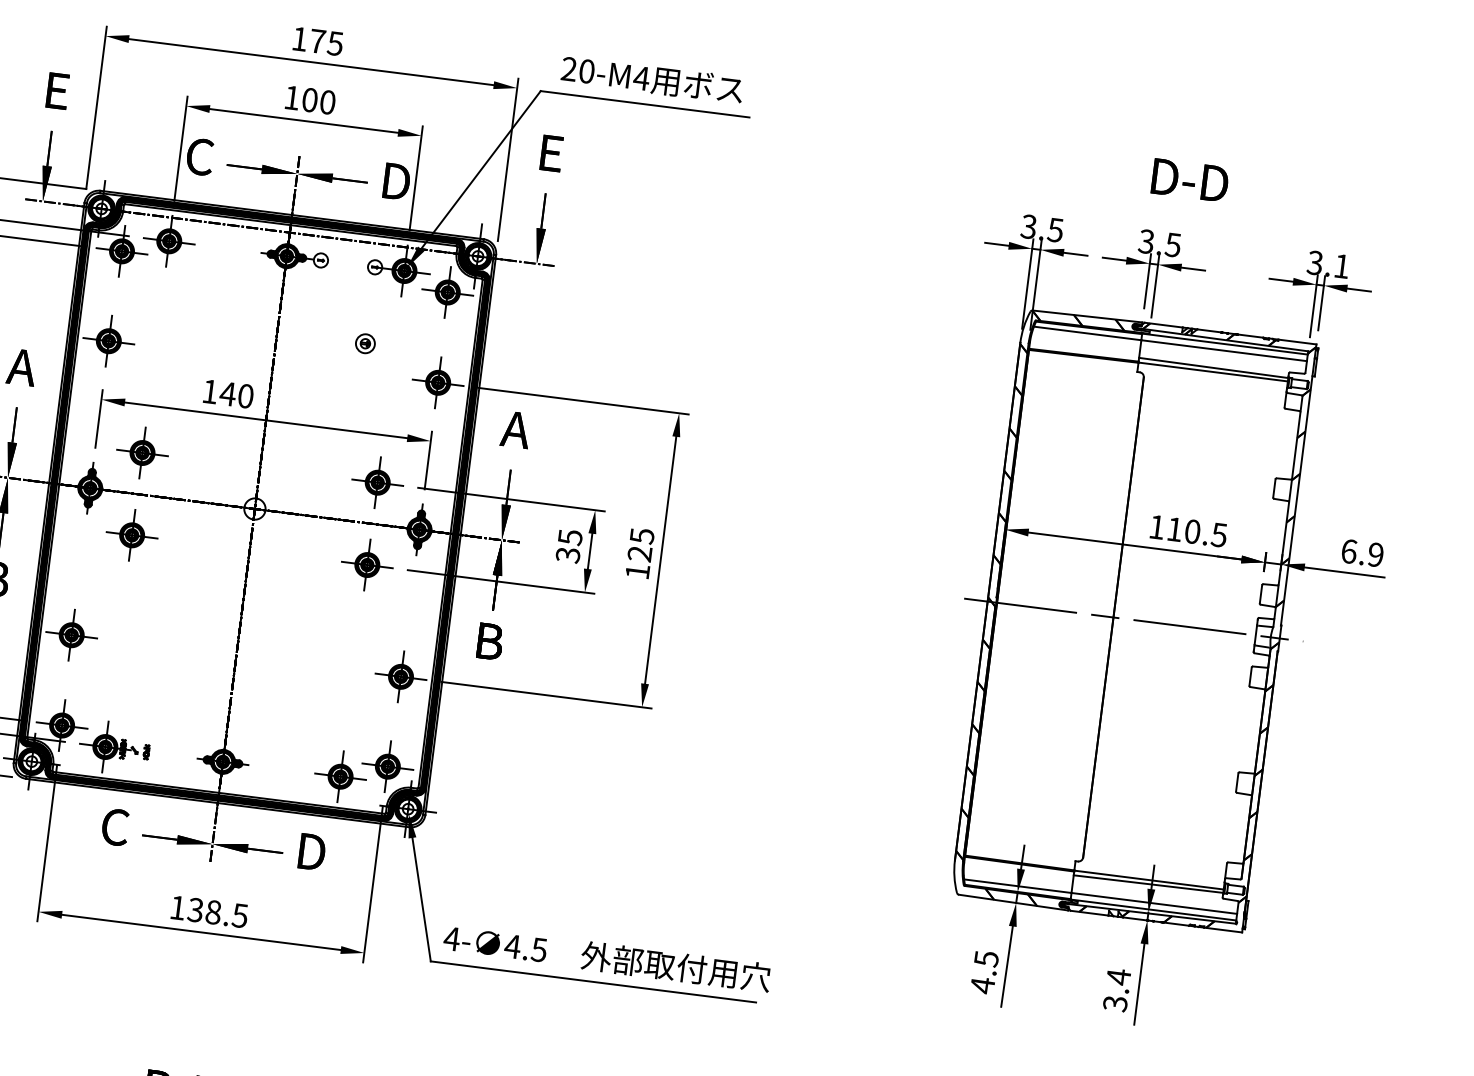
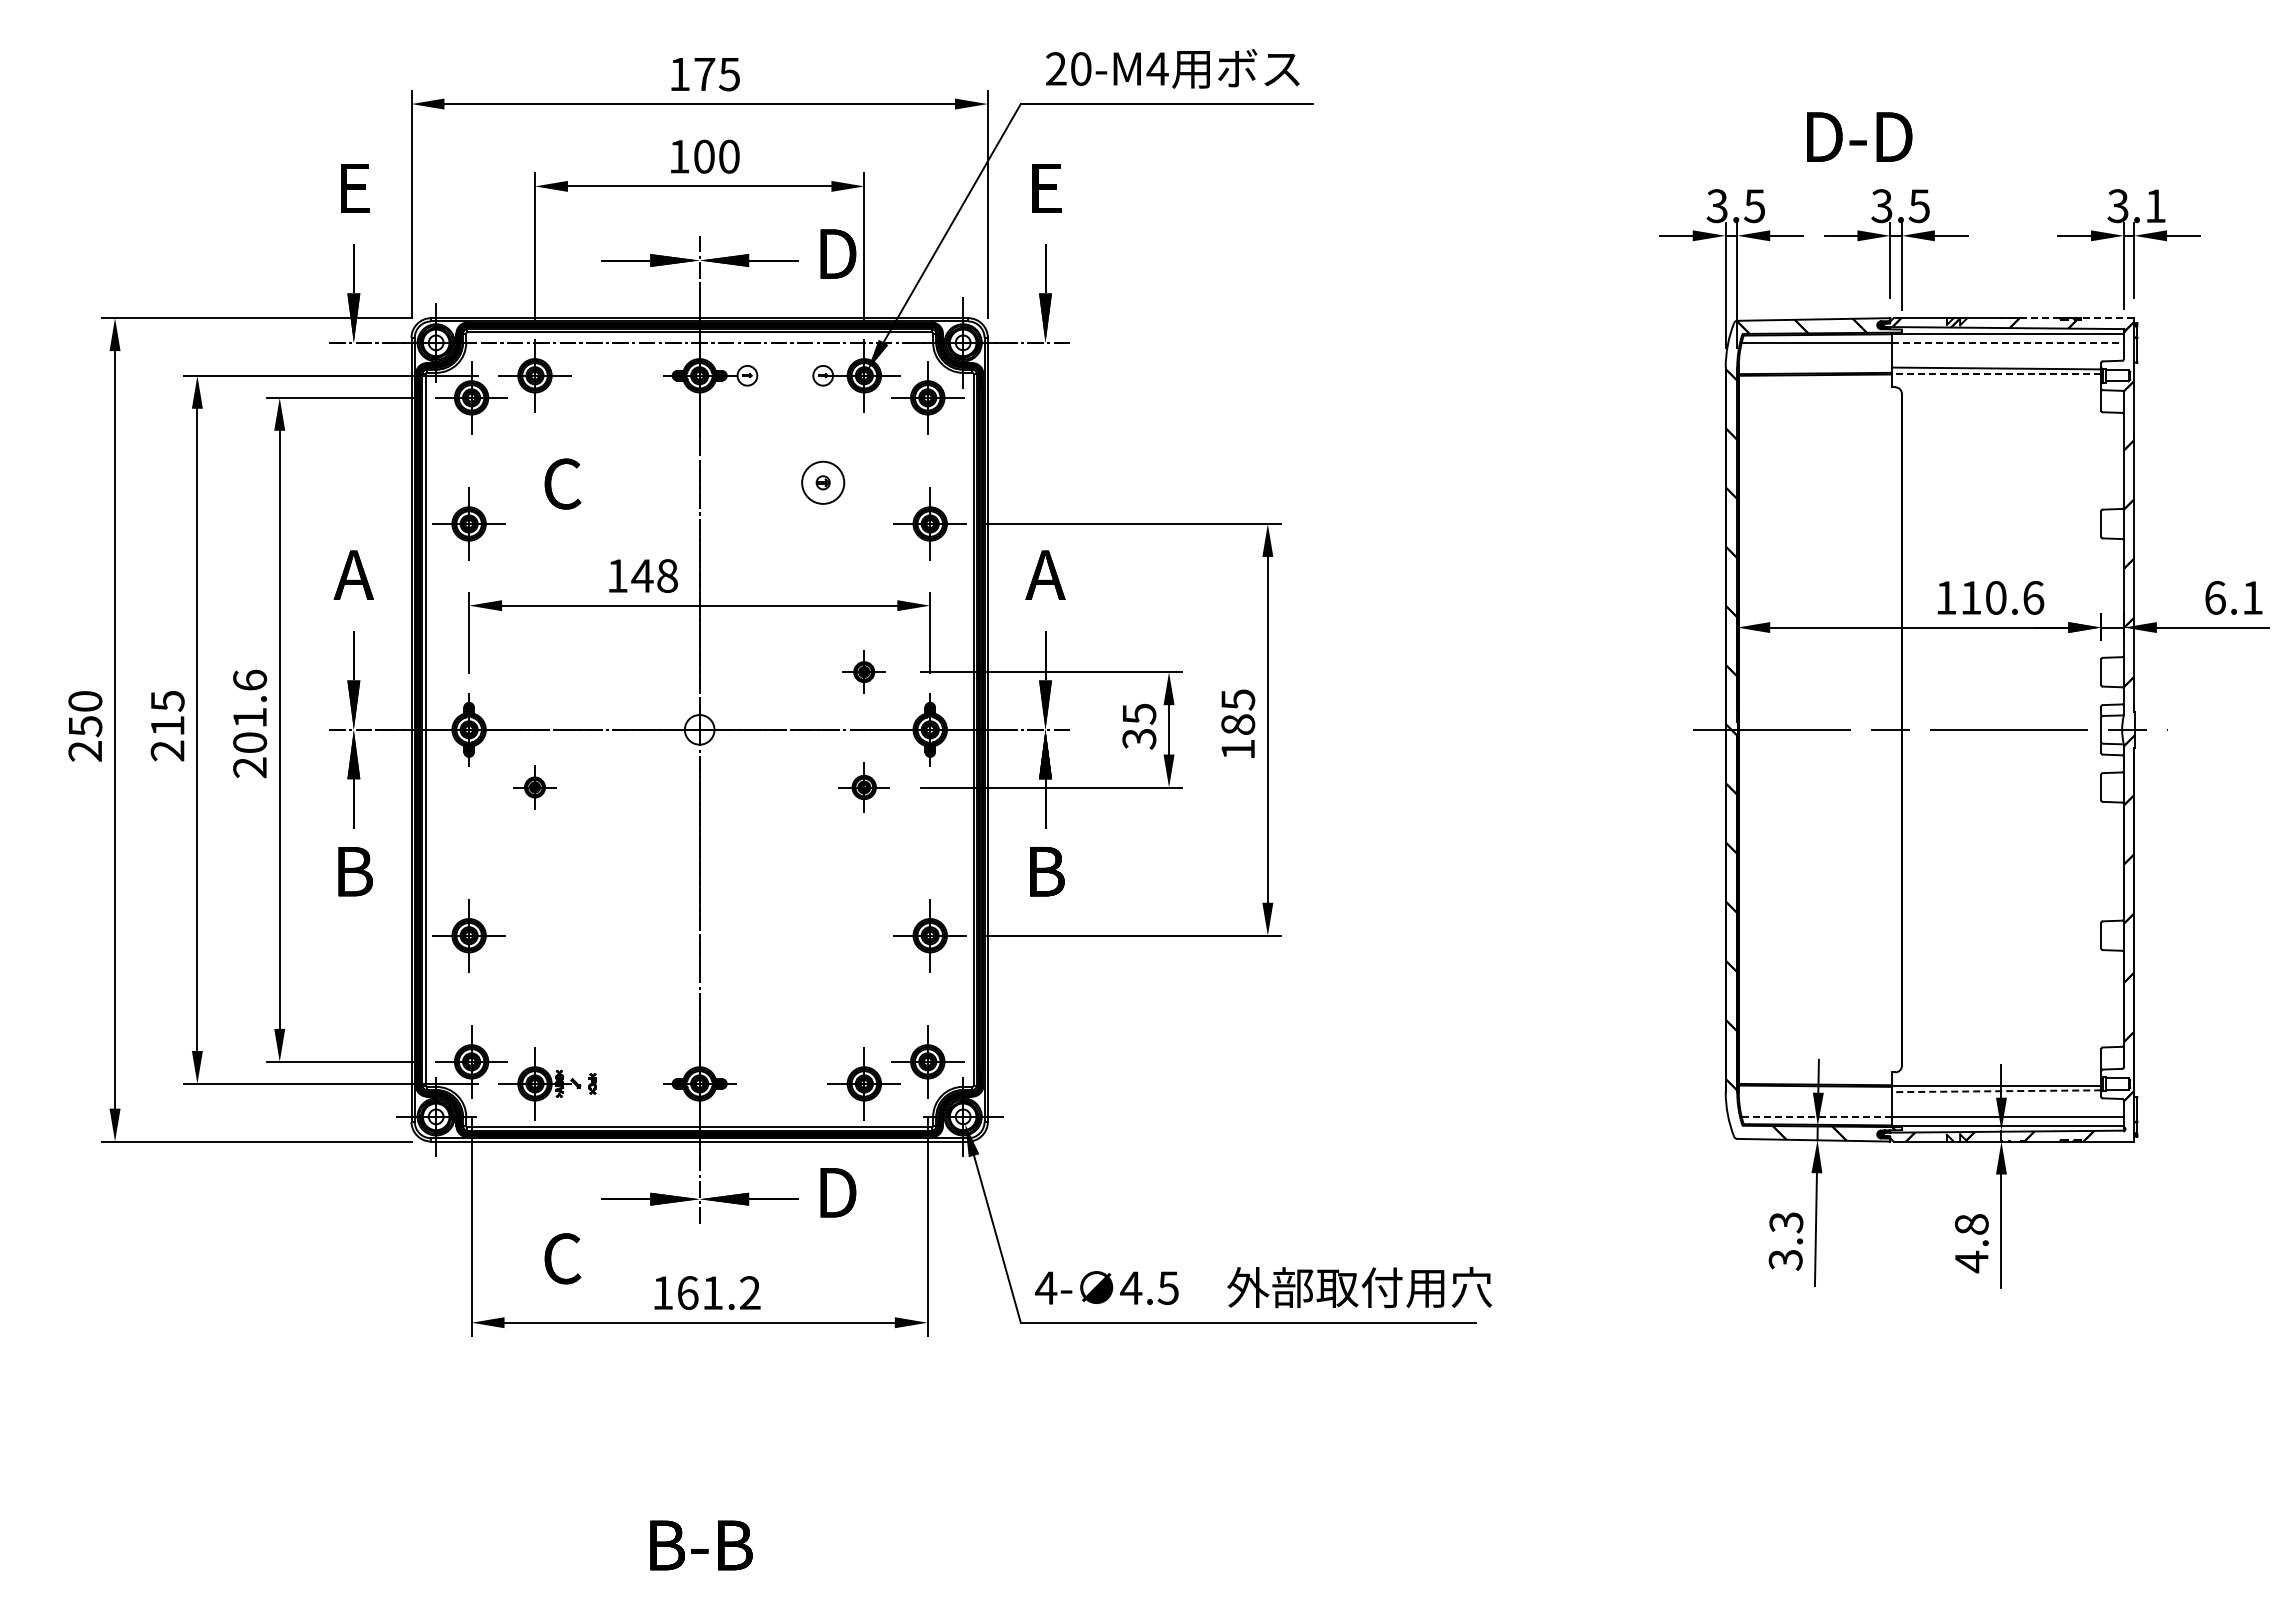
text: (199, 156) -> (562, 483), moved
text: (1190, 180) -> (1859, 136), moved
line: (1250, 336) -> (2041, 318), solid -> dashed
line: (1297, 342) -> (2107, 318), solid -> dashed
circle: (365, 343) -> (823, 482), size x1.6
line: (1223, 350) -> (2007, 342), solid -> dashed
line: (1213, 372) -> (1996, 374), solid -> dashed
text: (245, 395) -> (667, 575), 140 -> 148
part: (142, 452) -> (534, 671), removed
part: (377, 482) -> (863, 671), size x0.6
text: (1219, 534) -> (2033, 597), 110.5 -> 110.6
part: (131, 535) -> (534, 787), size x0.6
text: (640, 553) -> (1238, 724), 125 -> 185
text: (1375, 554) -> (2252, 597), 6.9 -> 6.1
part: (366, 564) -> (863, 787), size x0.7
text: (115, 827) -> (562, 1258), moved
line: (1148, 884) -> (1996, 1091), solid -> dashed
line: (1017, 885) -> (1816, 1116), solid -> dashed
text: (217, 913) -> (718, 1293), 138.5 -> 161.2
text: (984, 972) -> (1785, 1241), 4.5 -> 3.3
text: (1116, 990) -> (1971, 1243), 3.4 -> 4.8

